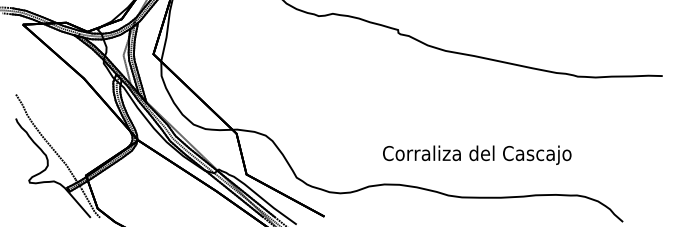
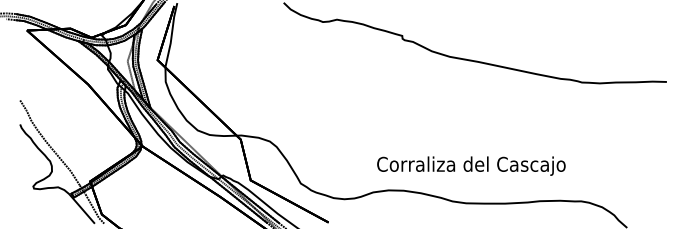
text: (477, 154) -> (471, 165), moved

